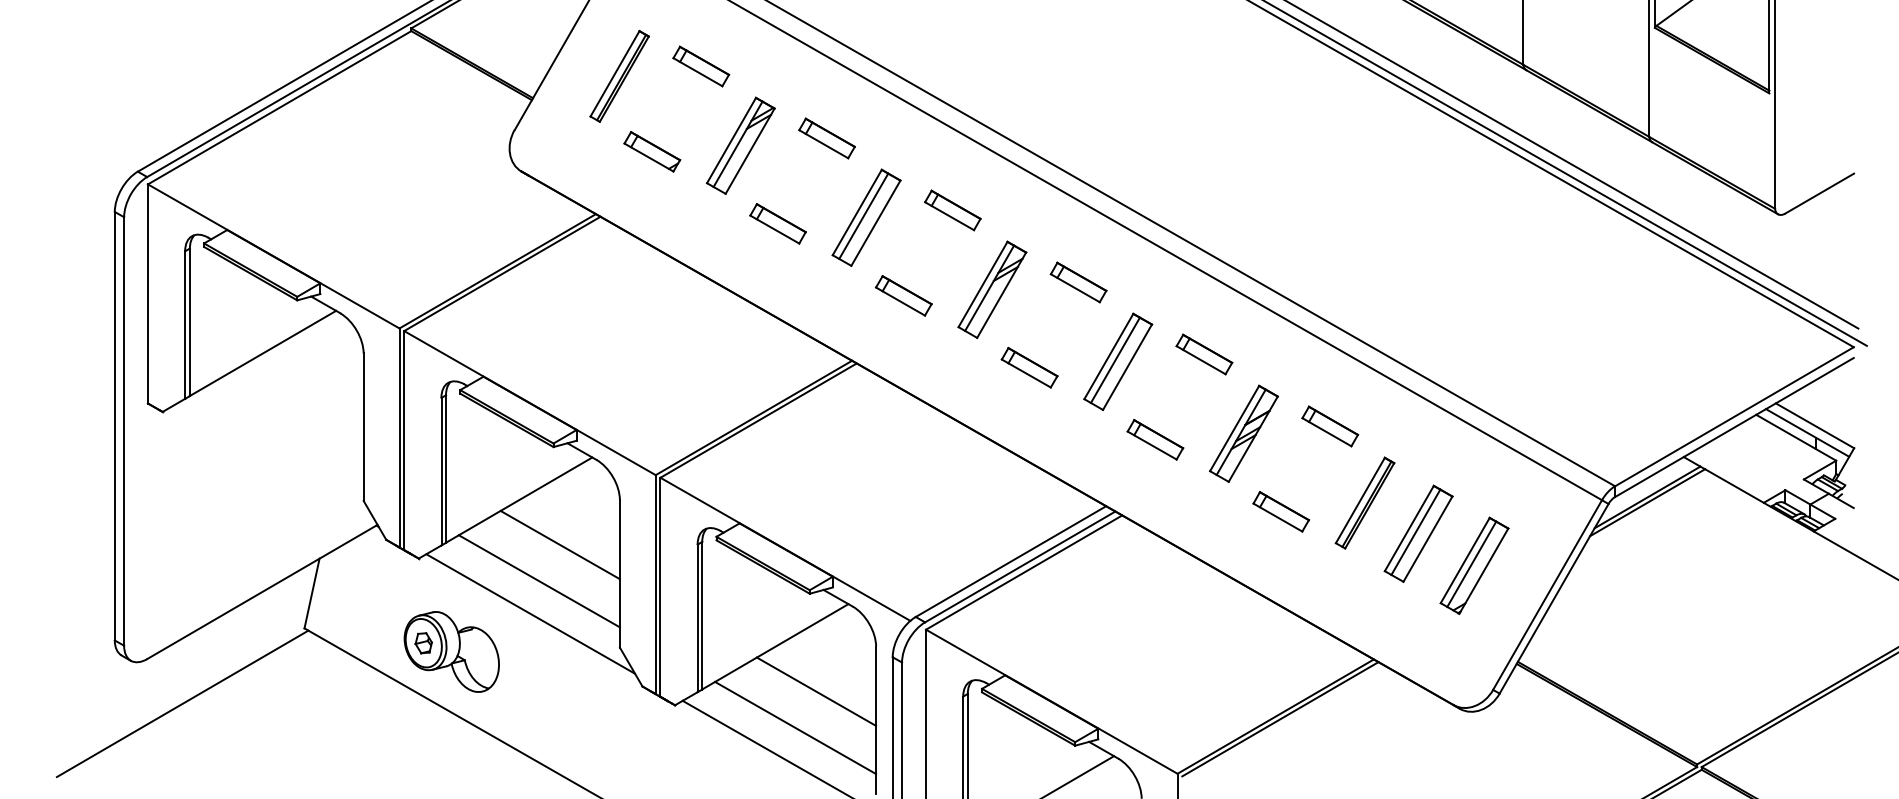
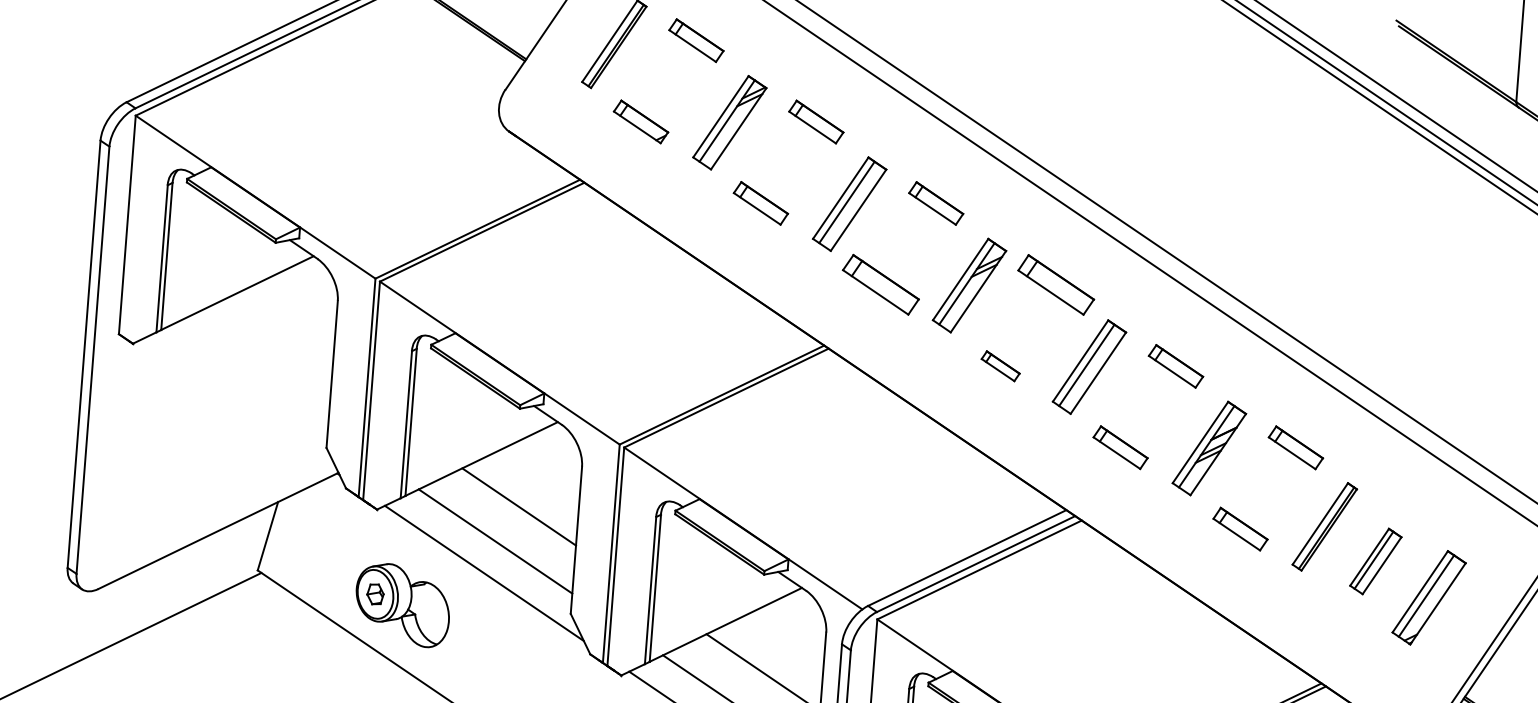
part: (1078, 282) -> (1055, 284), size x1.4
part: (903, 295) -> (880, 284), size x1.4
part: (1029, 367) -> (1000, 365), size x0.7
part: (1418, 533) -> (1375, 561), size x0.7

